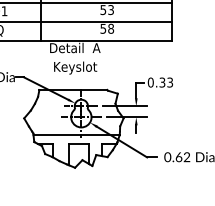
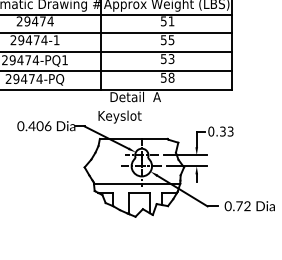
text: (75, 67) -> (119, 116), moved
text: (179, 157) -> (239, 206), 0.62 -> 0.72

